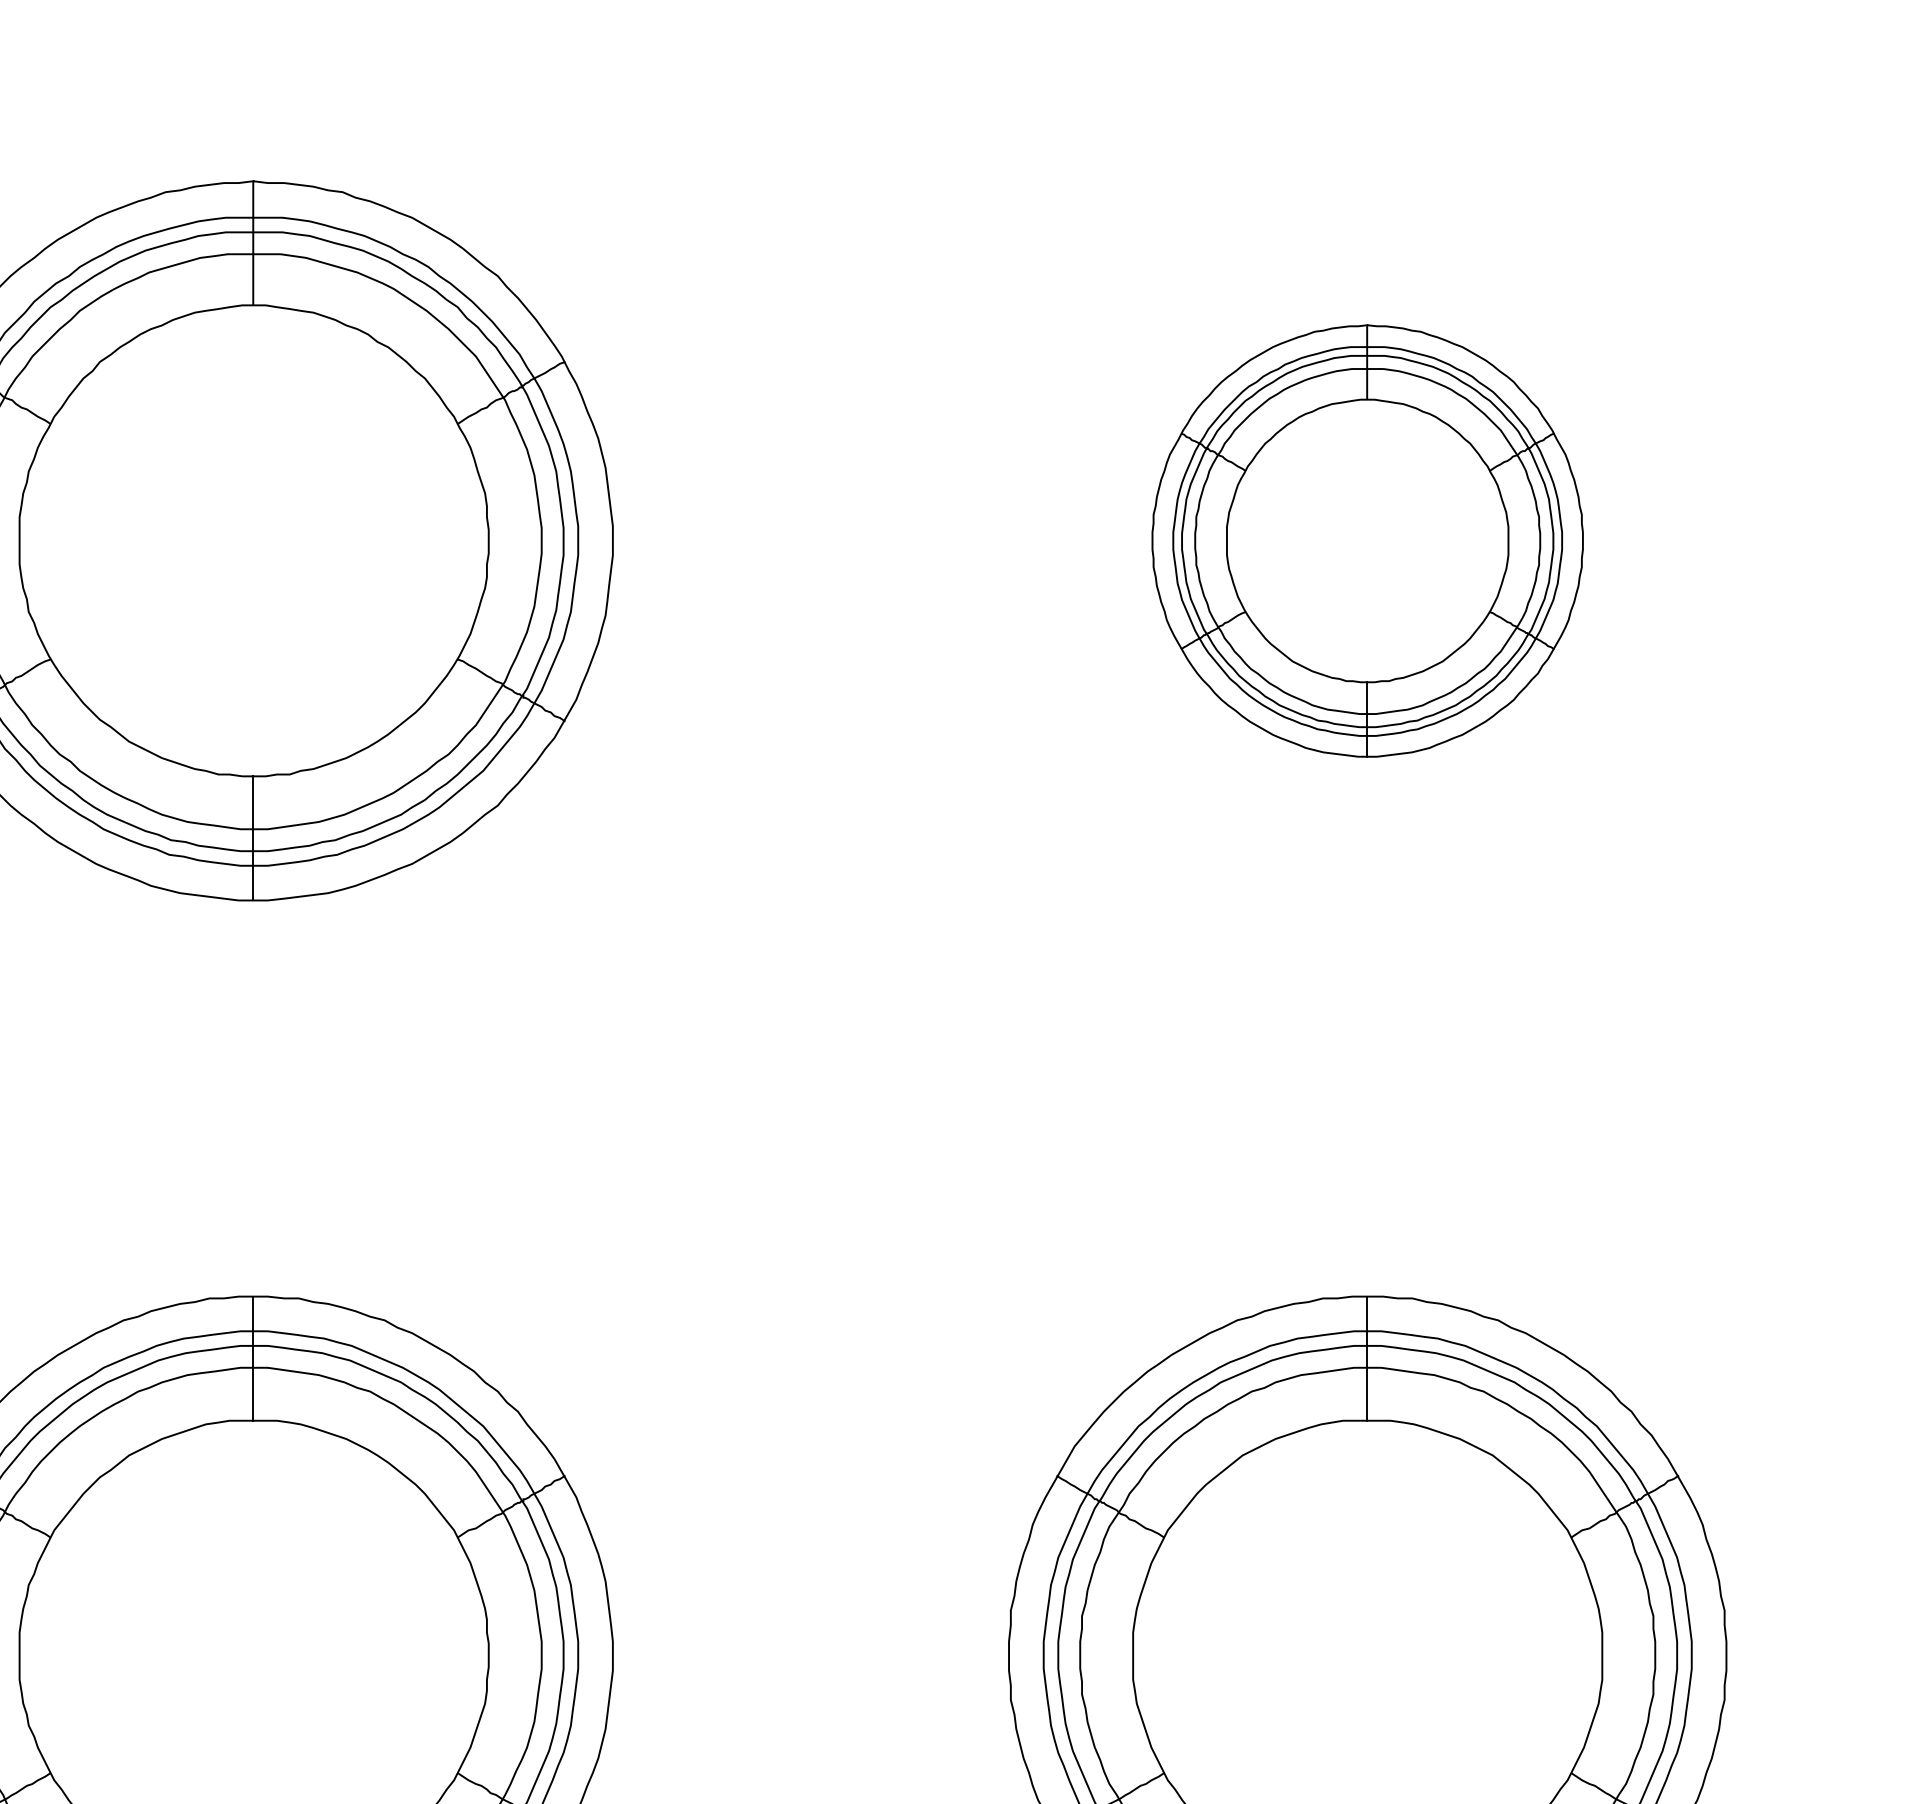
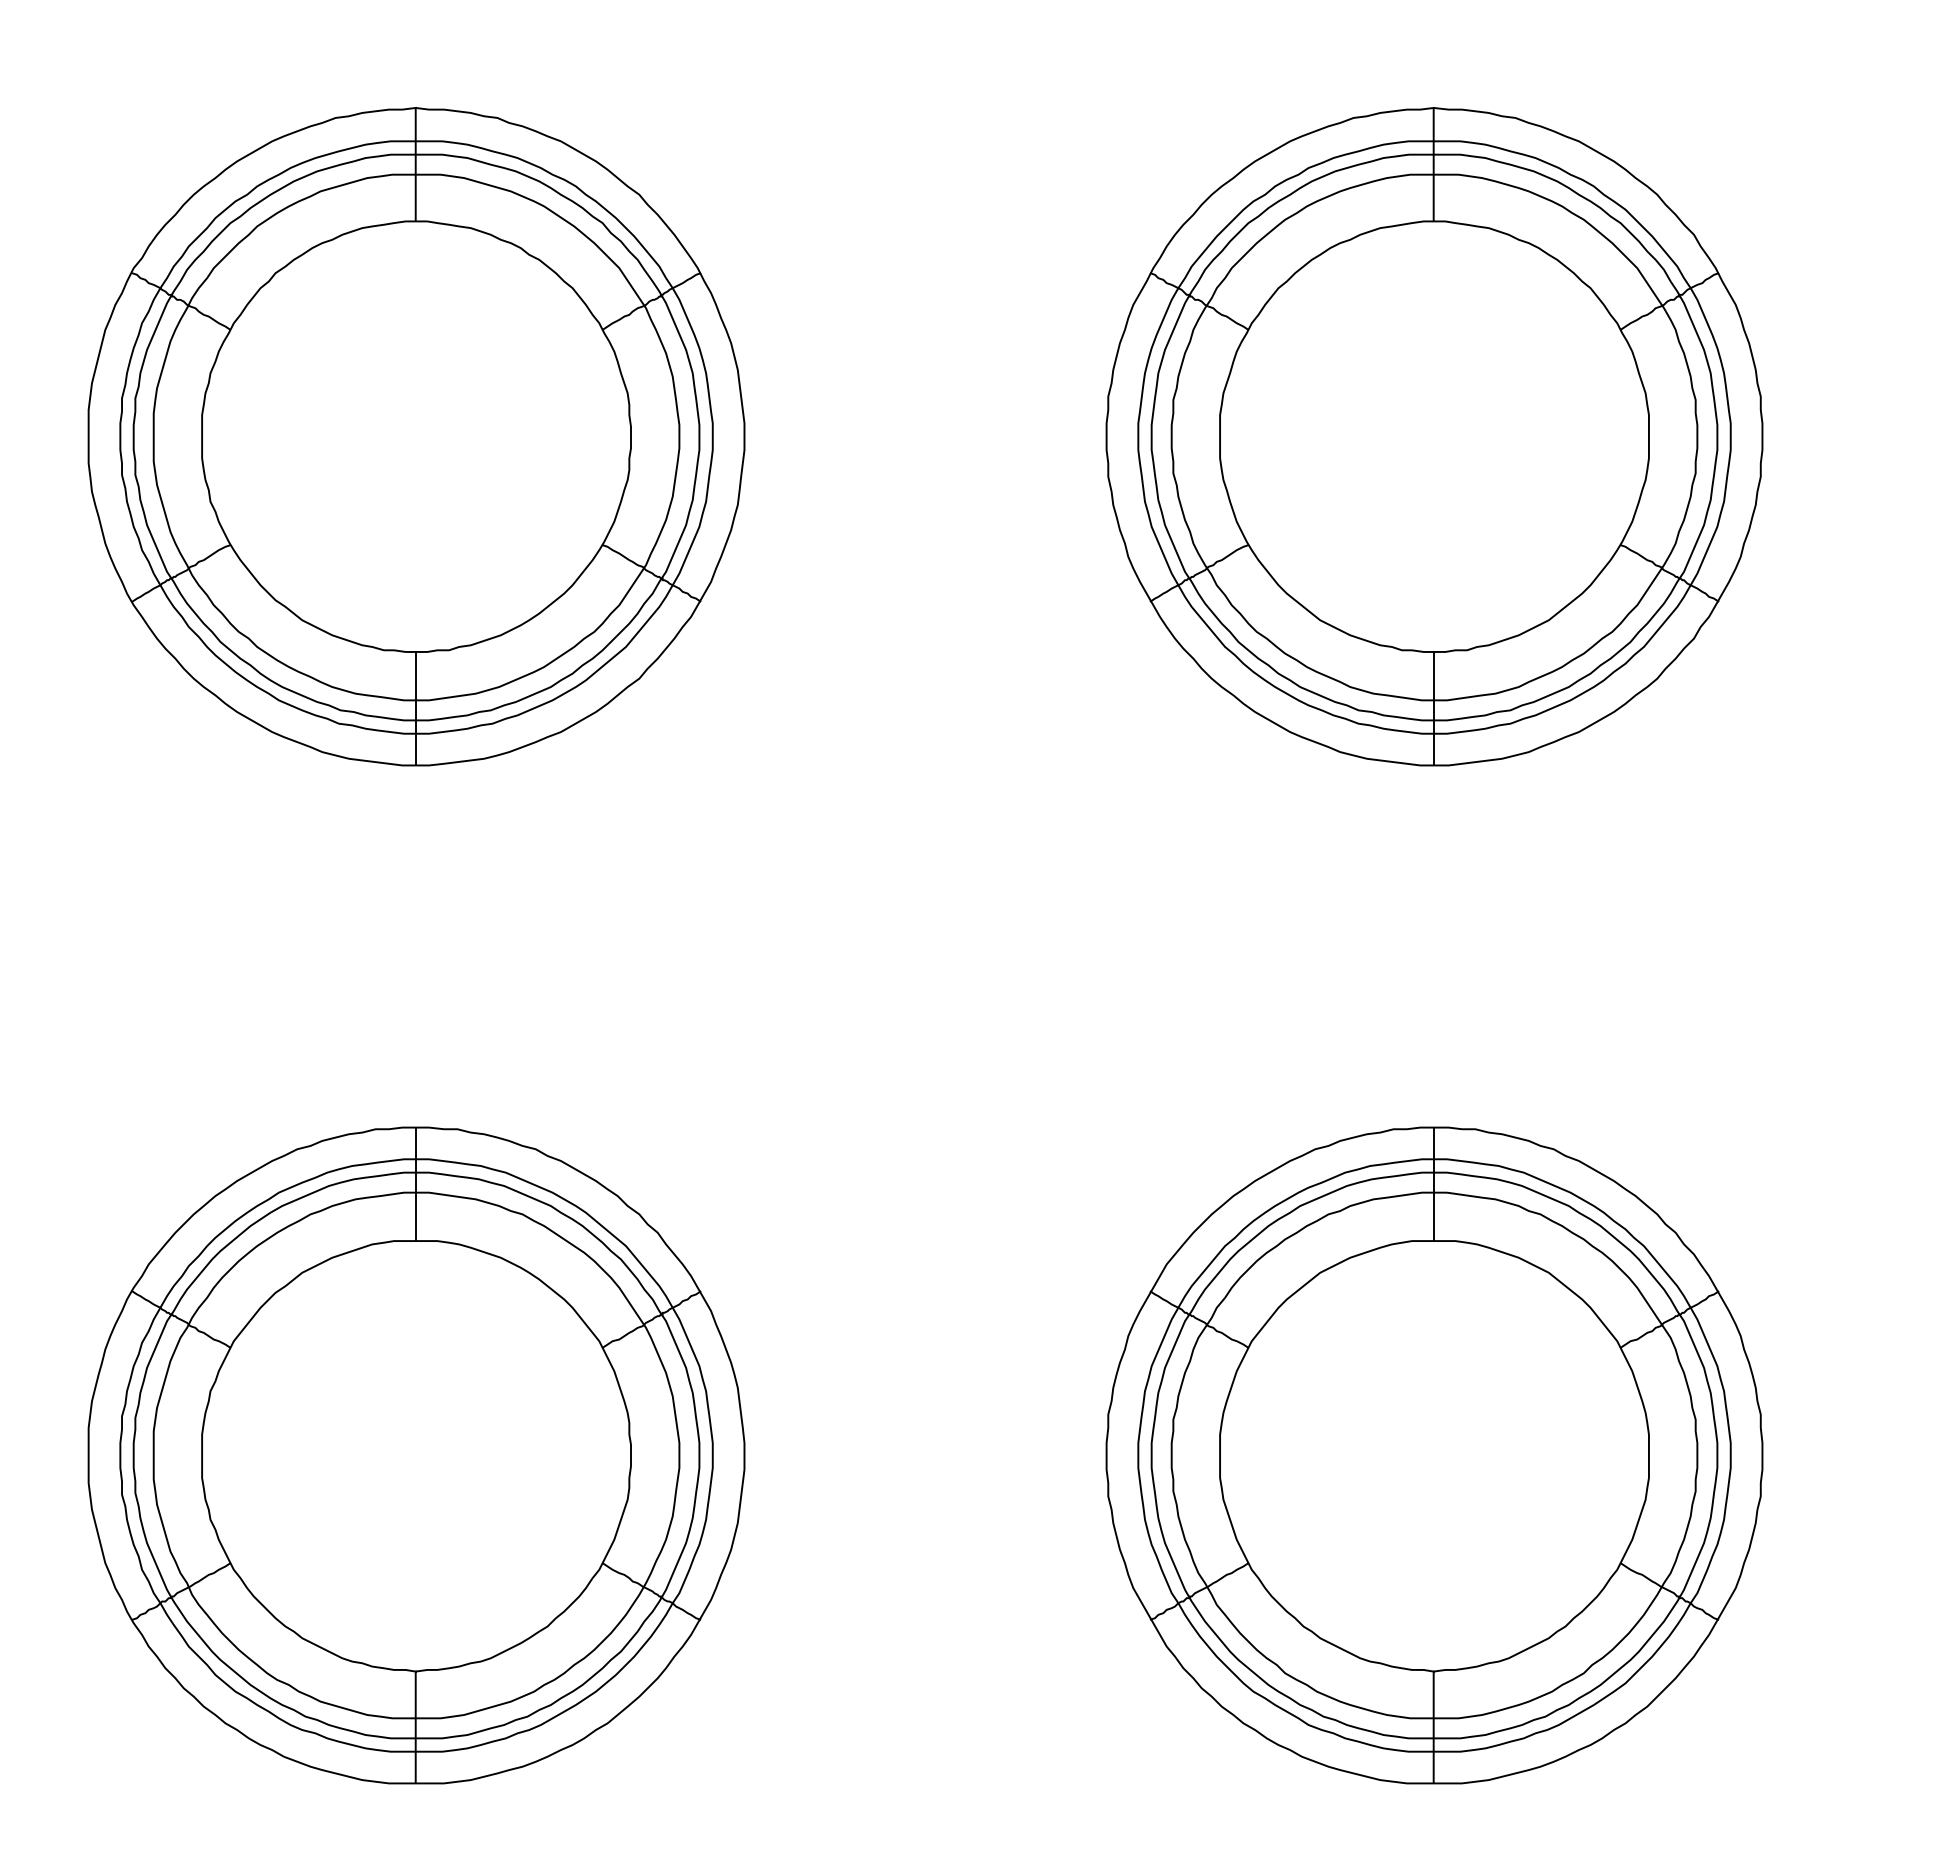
part: (1367, 540) -> (1434, 436), size x1.67

